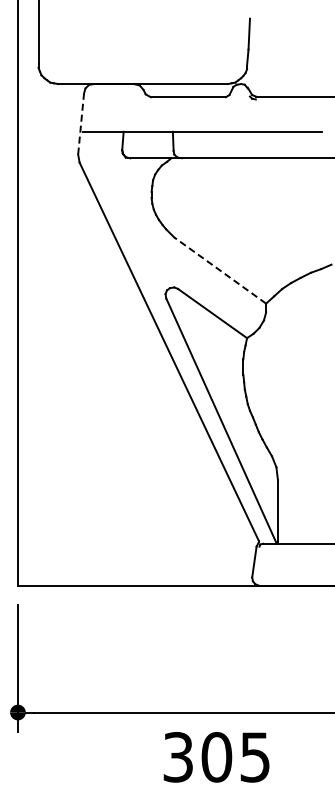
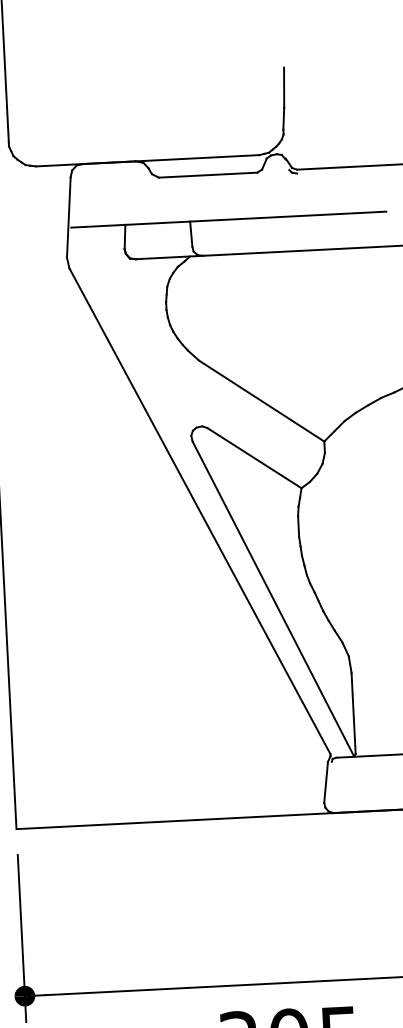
line: (81, 124) -> (69, 218), dashed -> solid
line: (220, 270) -> (262, 400), dashed -> solid

